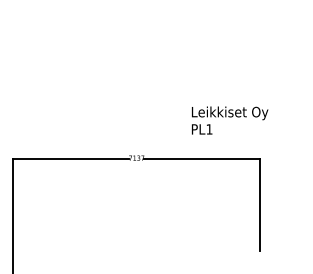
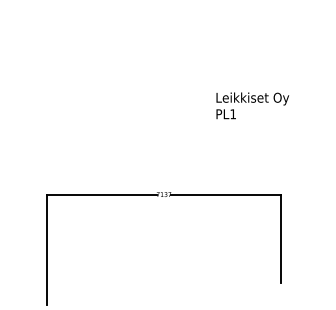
text: (229, 120) -> (252, 105), moved

